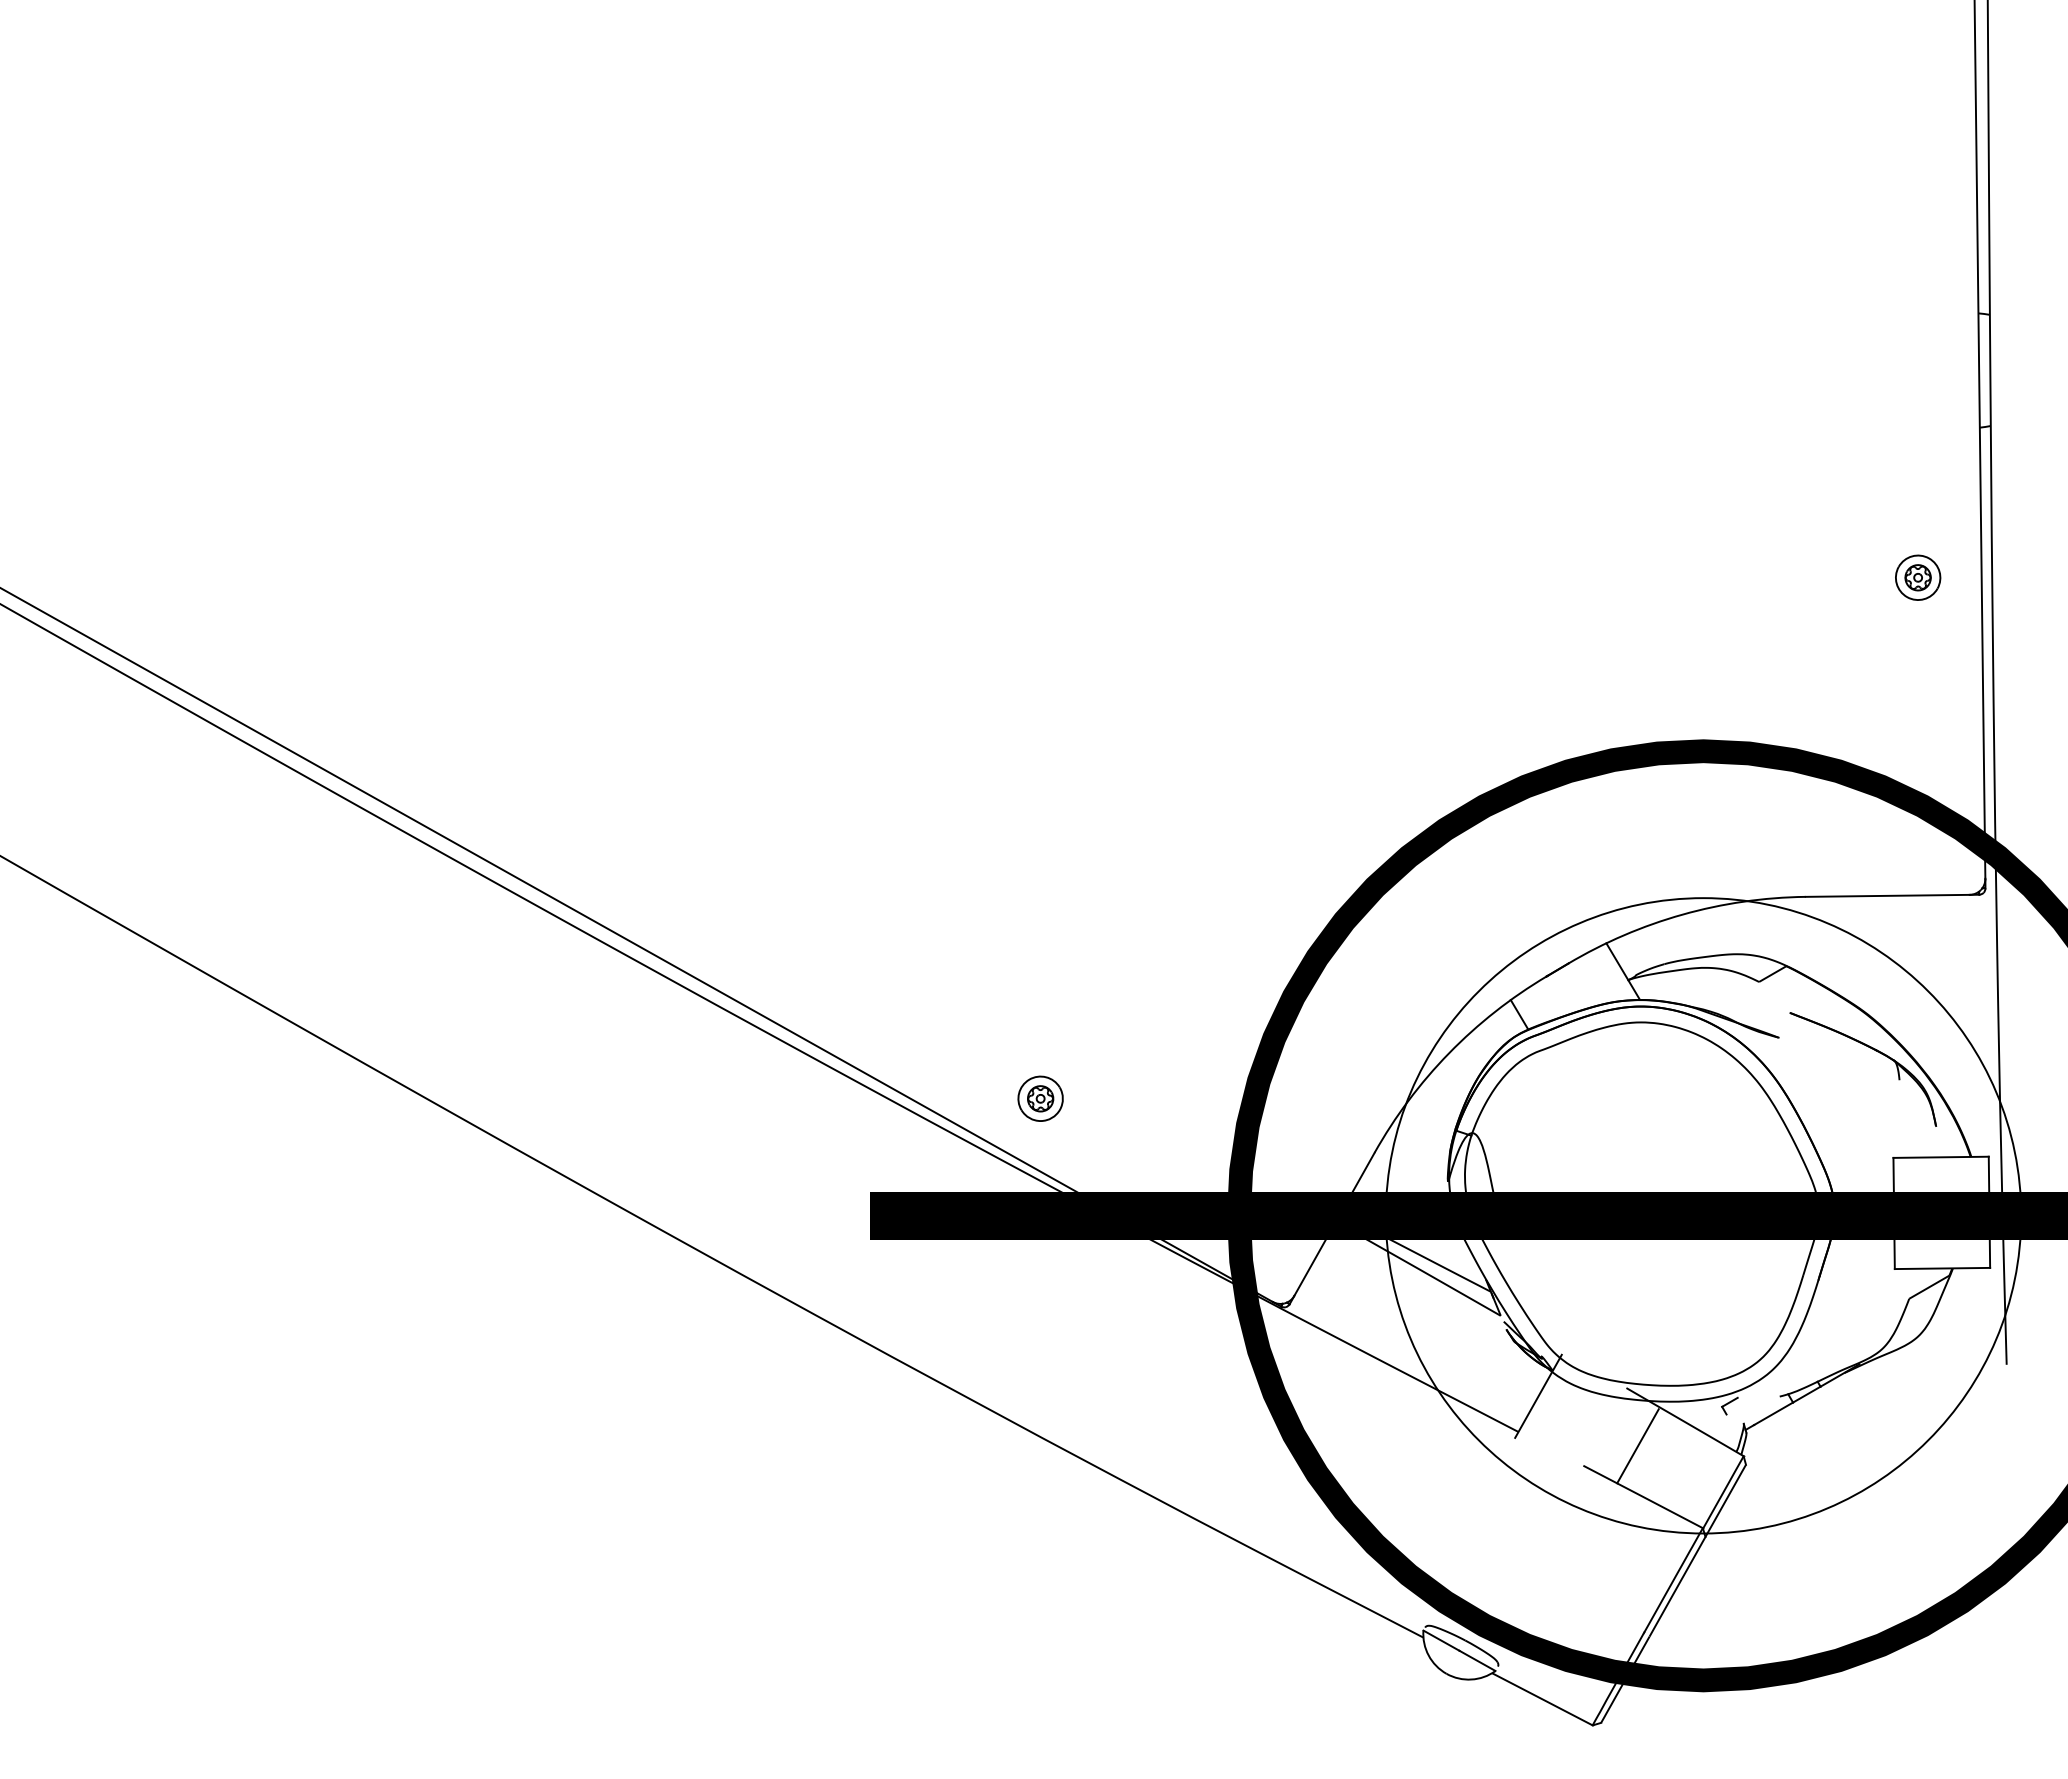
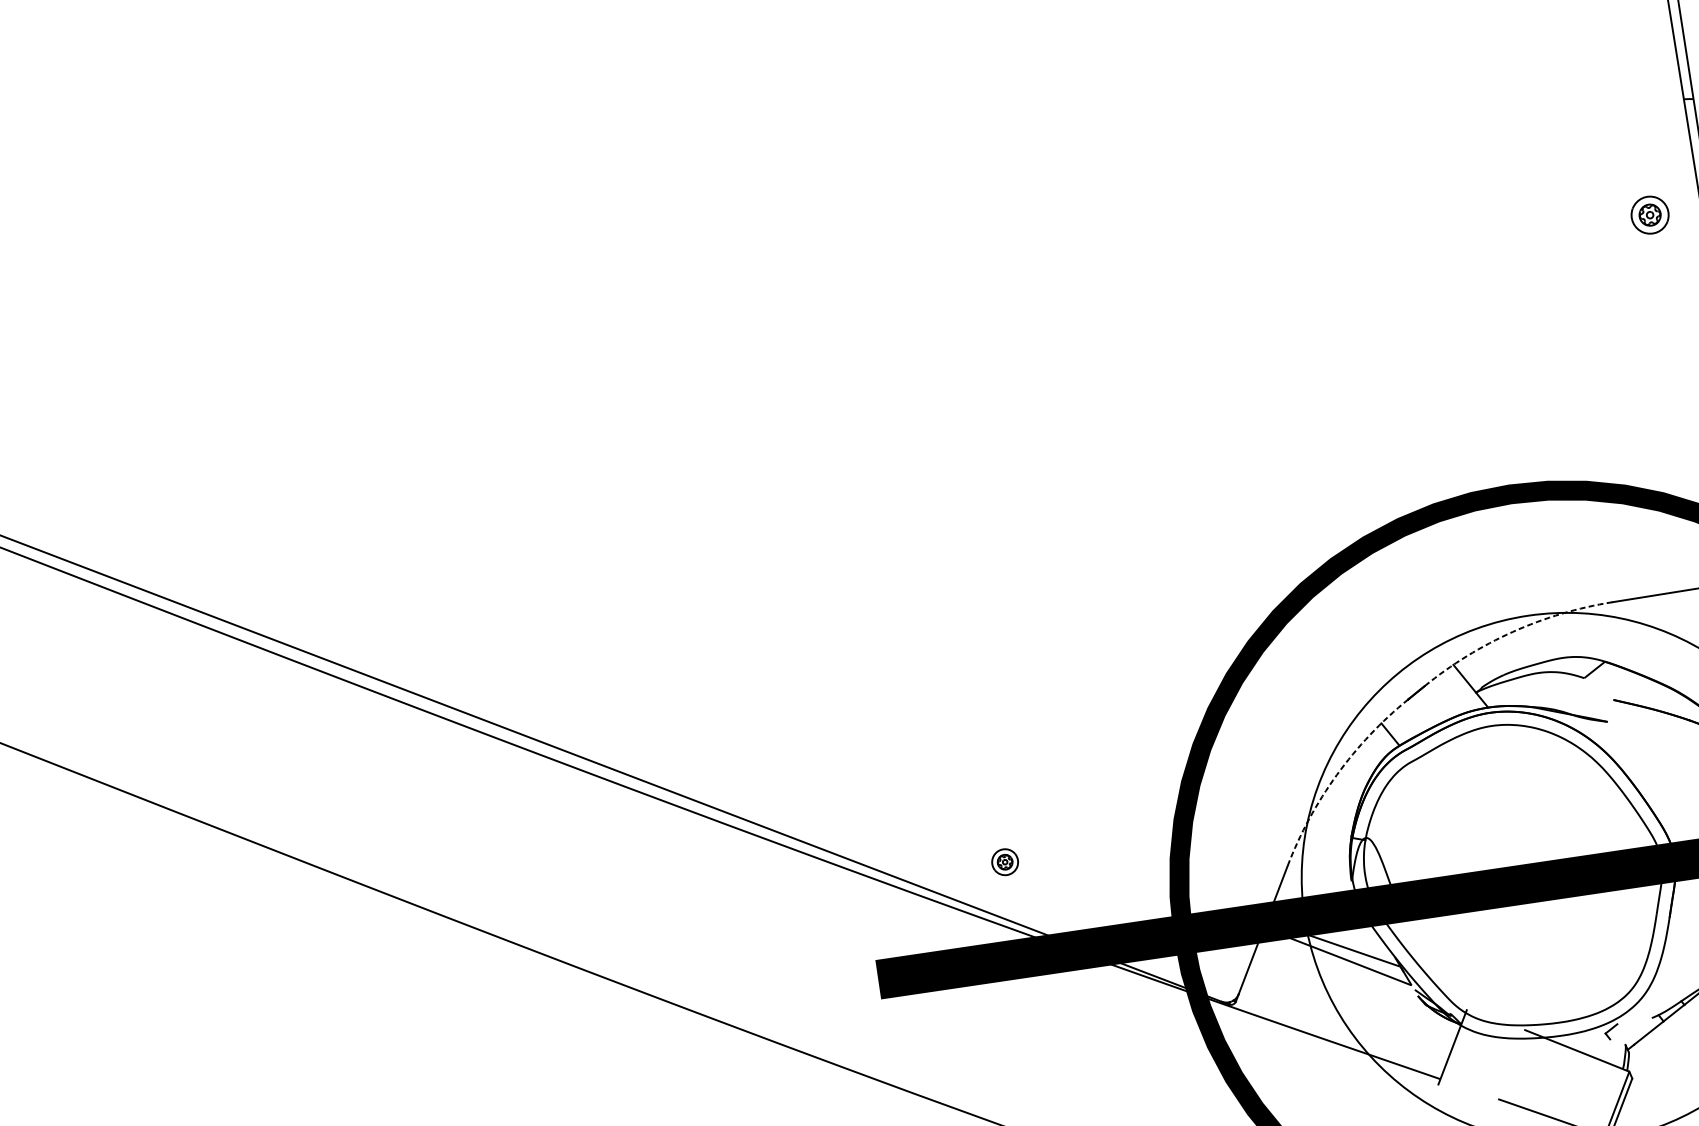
part: (1918, 577) -> (1650, 214), moved
arc: (1682, 914) -> (1512, 631), solid -> dashed
arc: (1449, 1053) -> (1337, 775), solid -> dashed
part: (1040, 1098) -> (1005, 862), size x0.7
line: (1637, 1446) -> (1540, 1076), removed

